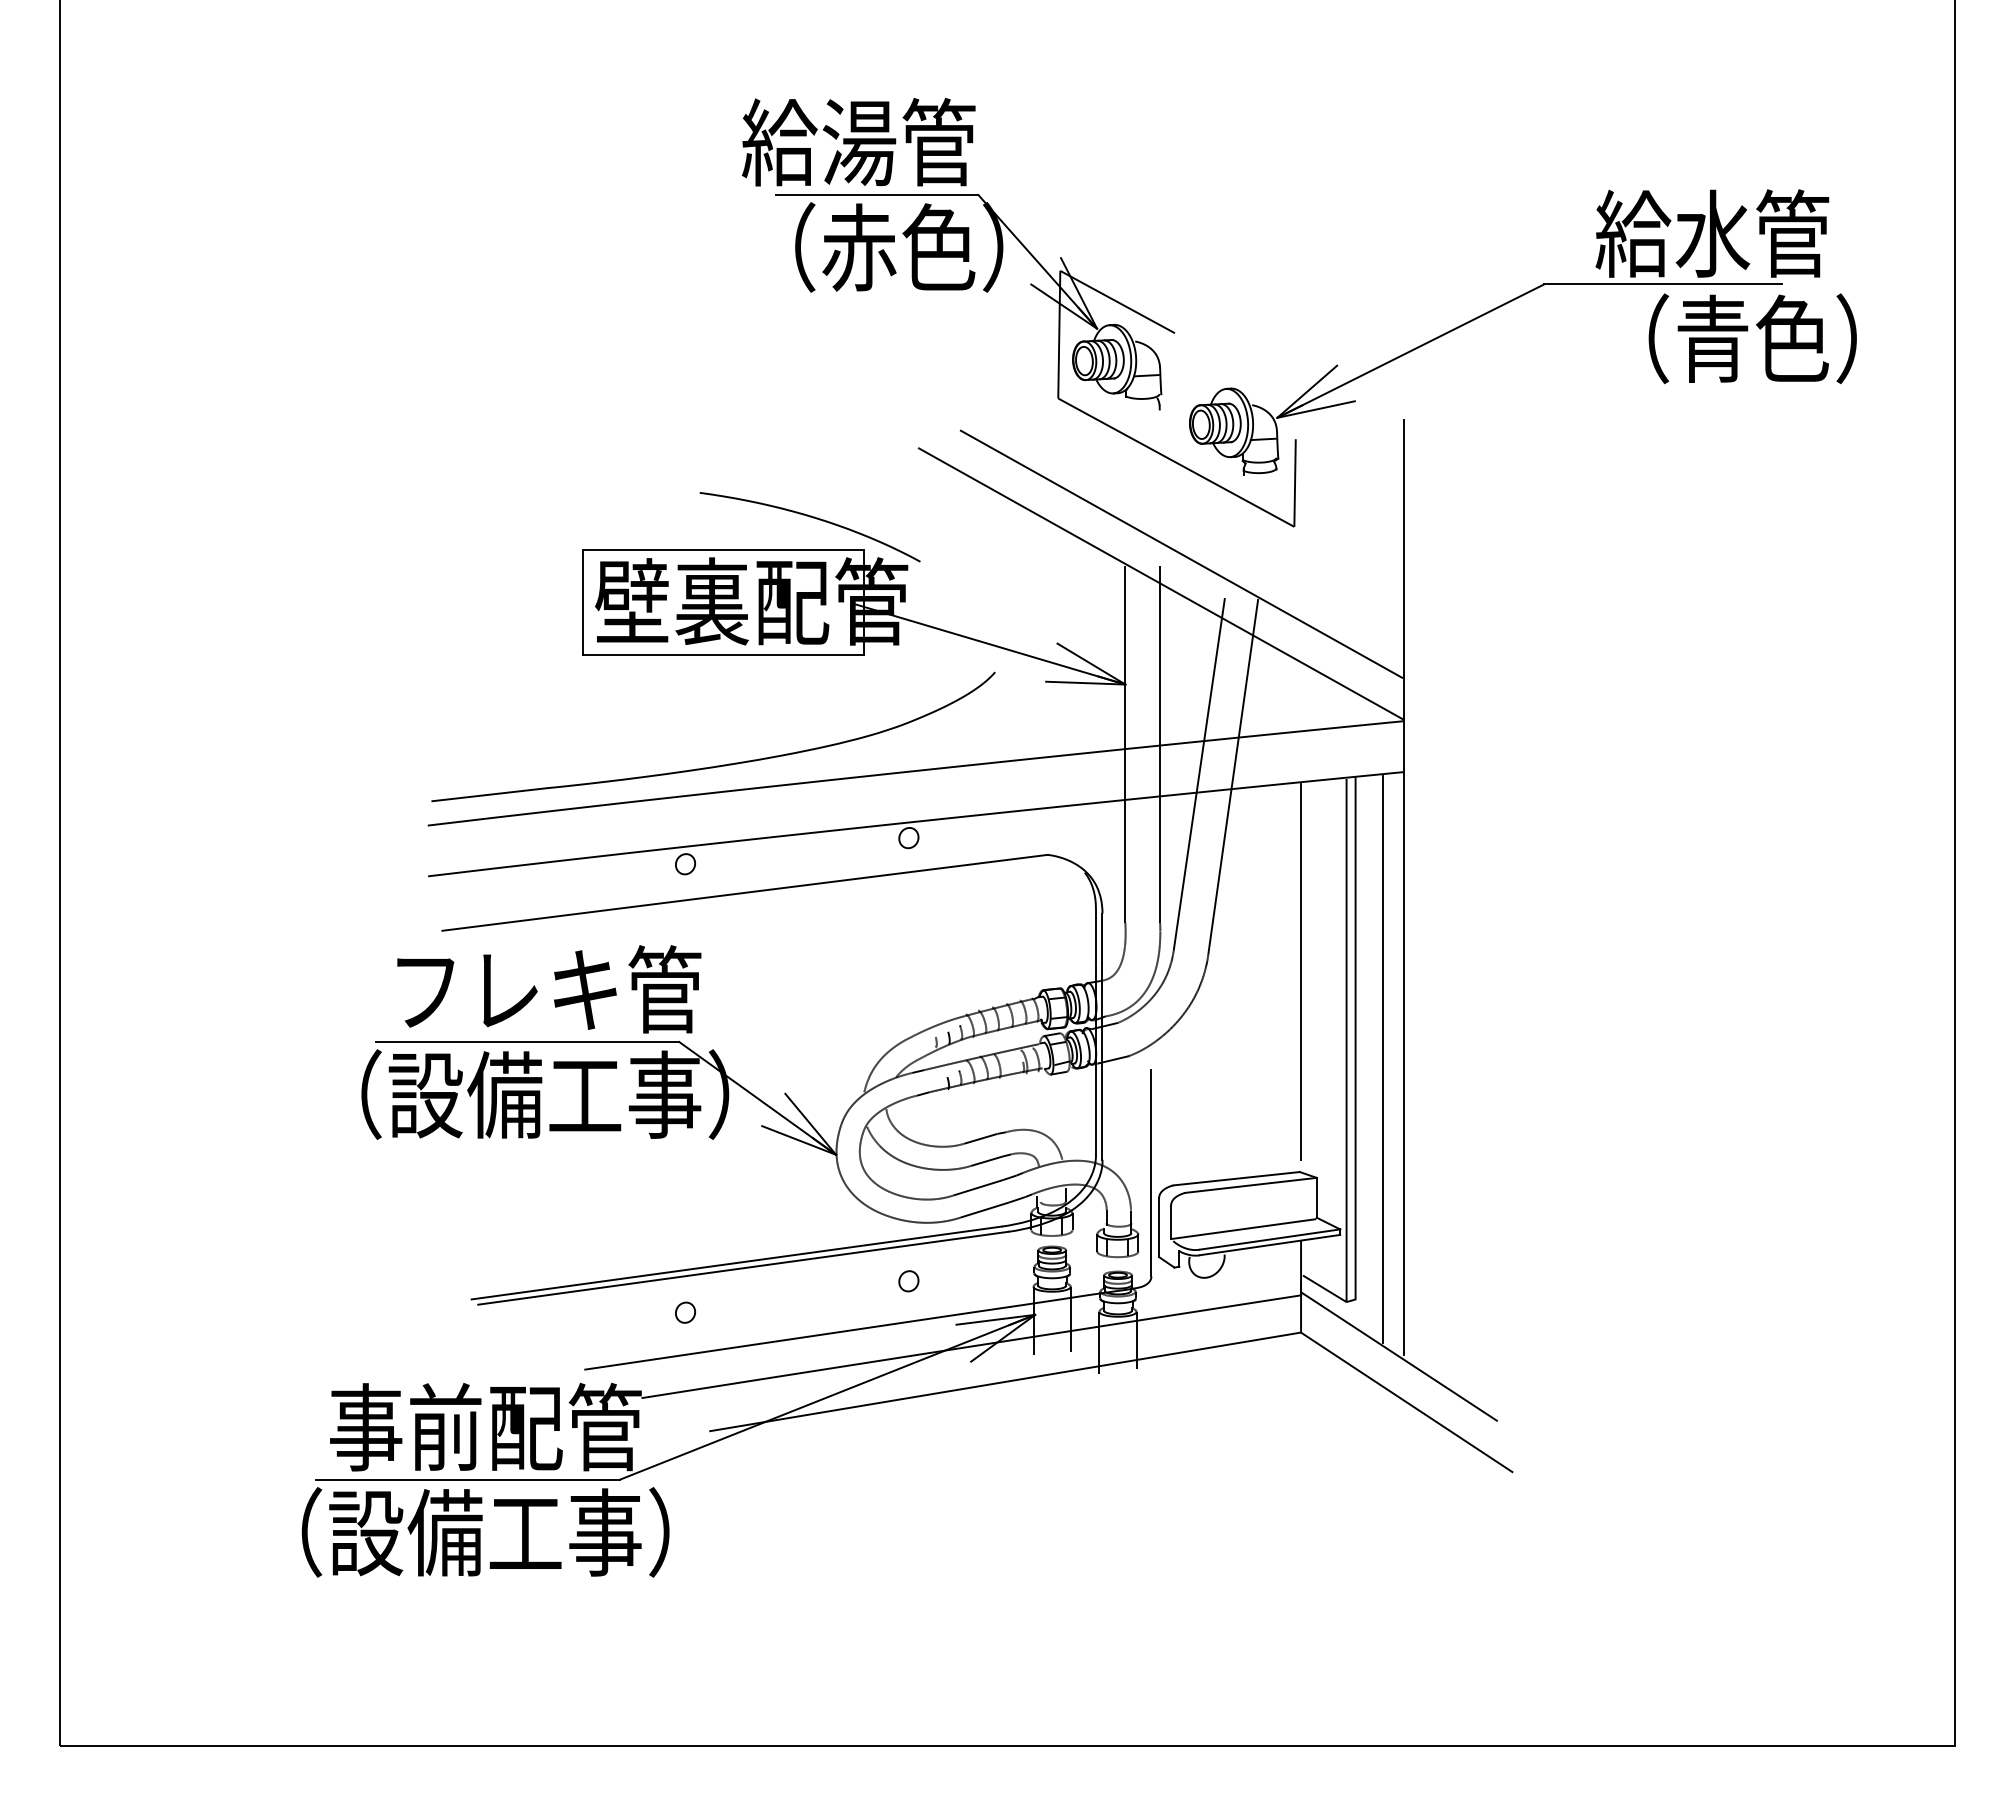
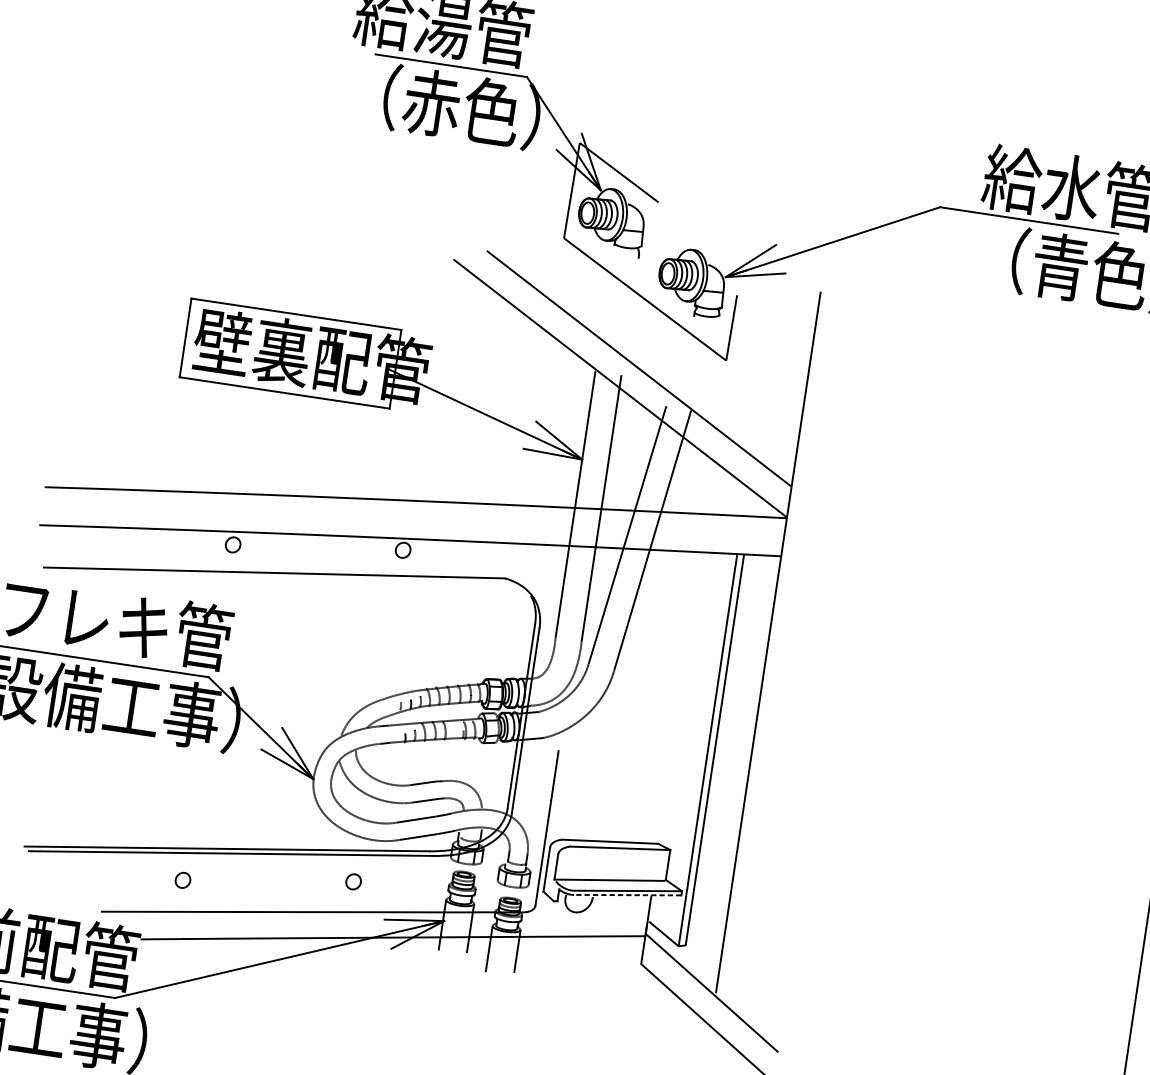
curve: (813, 518) -> (367, 300), removed
part: (716, 765) -> (267, 474), removed
line: (1301, 971) -> (681, 694), removed
line: (1382, 1059) -> (732, 768), removed
line: (1269, 1245) -> (627, 895), solid -> dashed
line: (1005, 1381) -> (414, 967), removed

